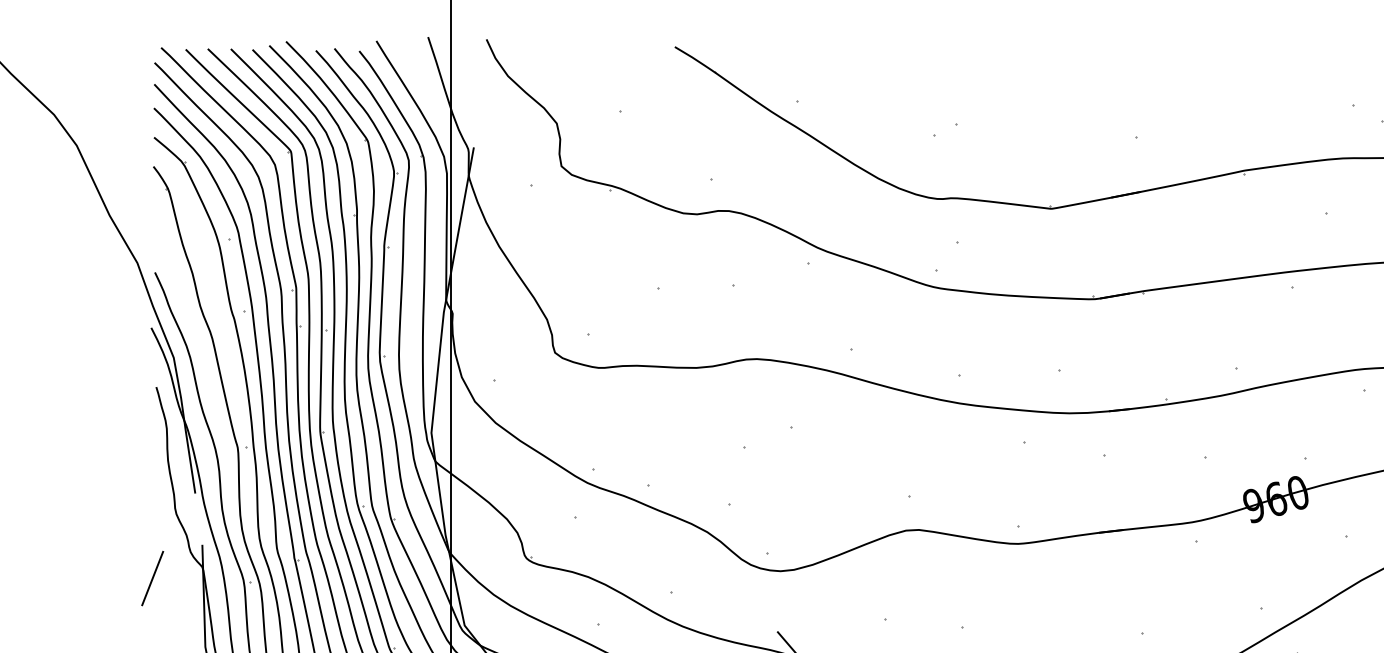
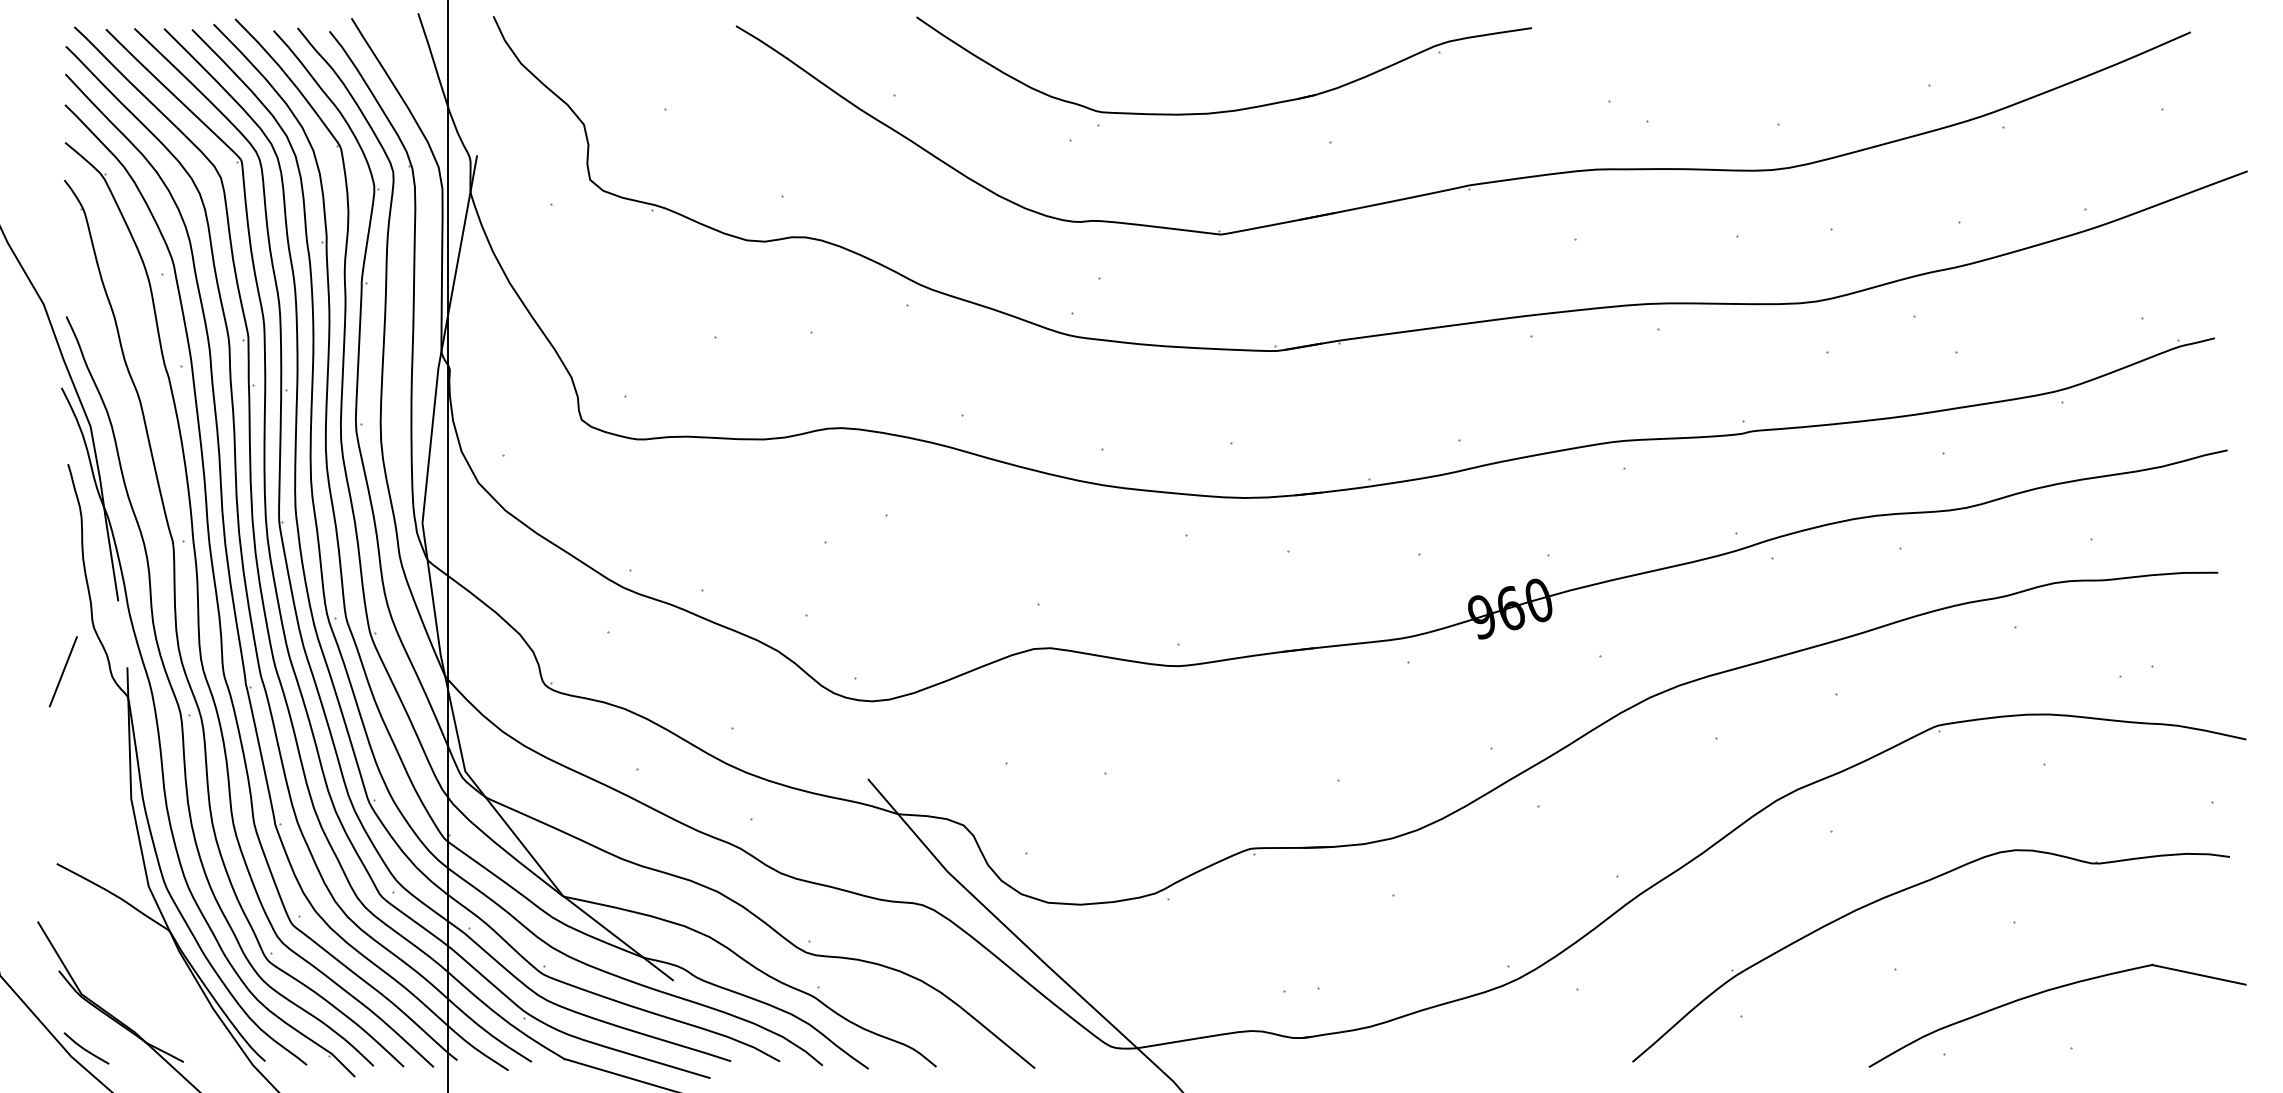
part: (1054, 112) -> (1225, 110), added
line: (151, 578) -> (62, 671), moved

